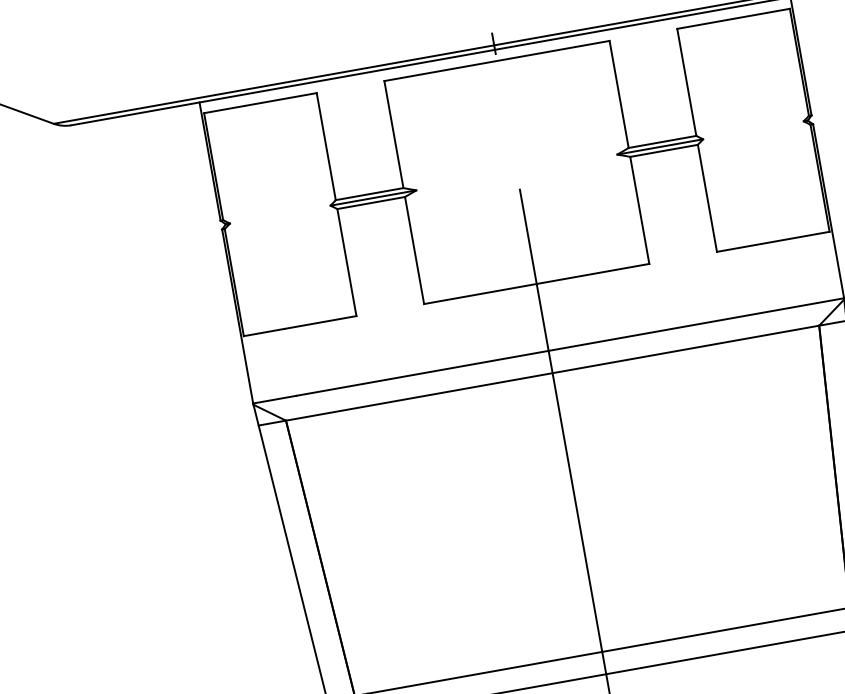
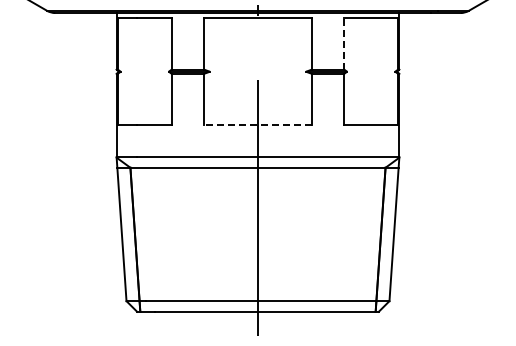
line: (687, 83) -> (344, 44), solid -> dashed
line: (537, 284) -> (258, 125), solid -> dashed

